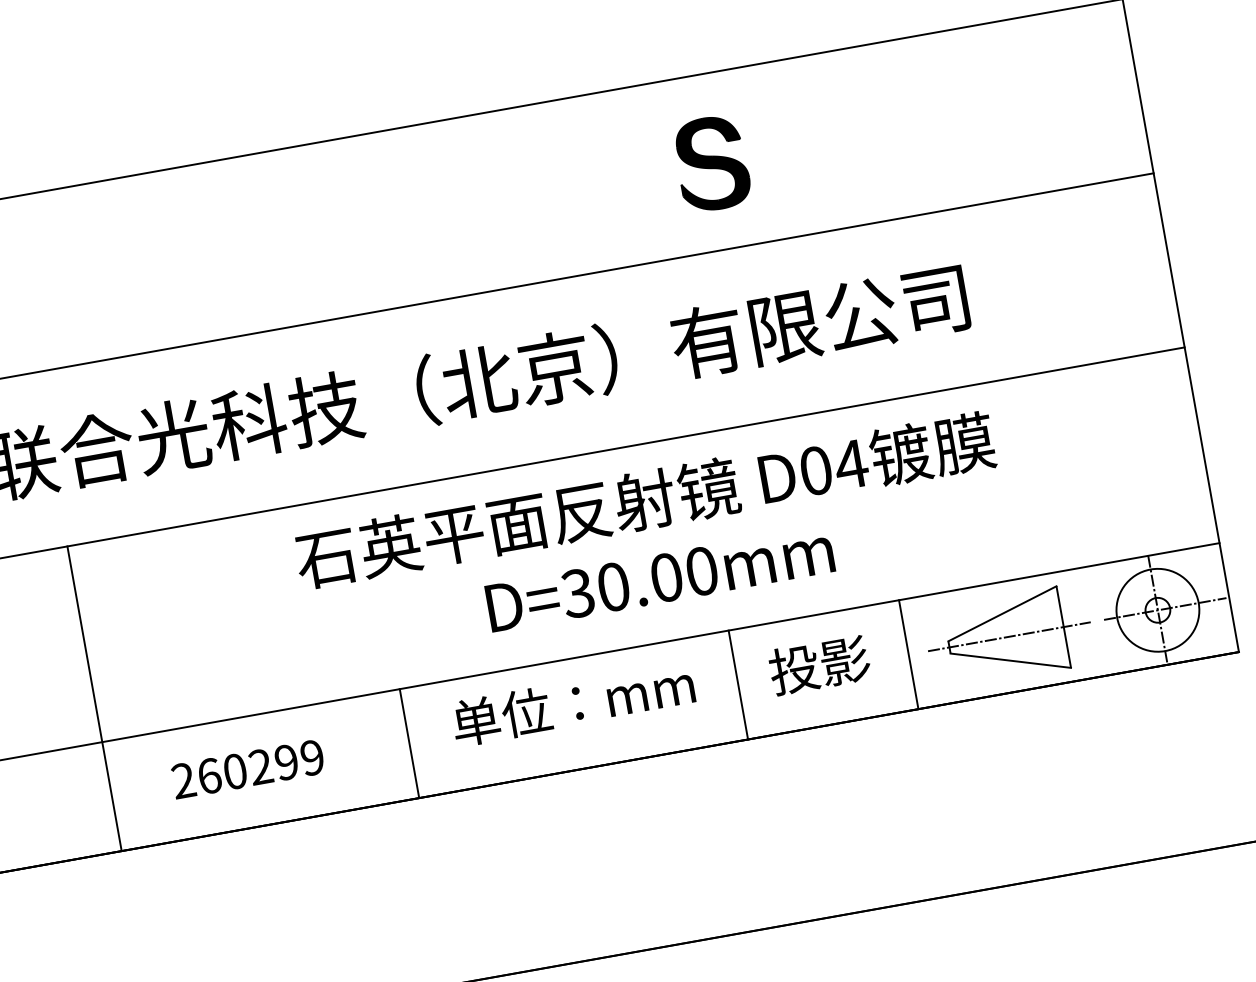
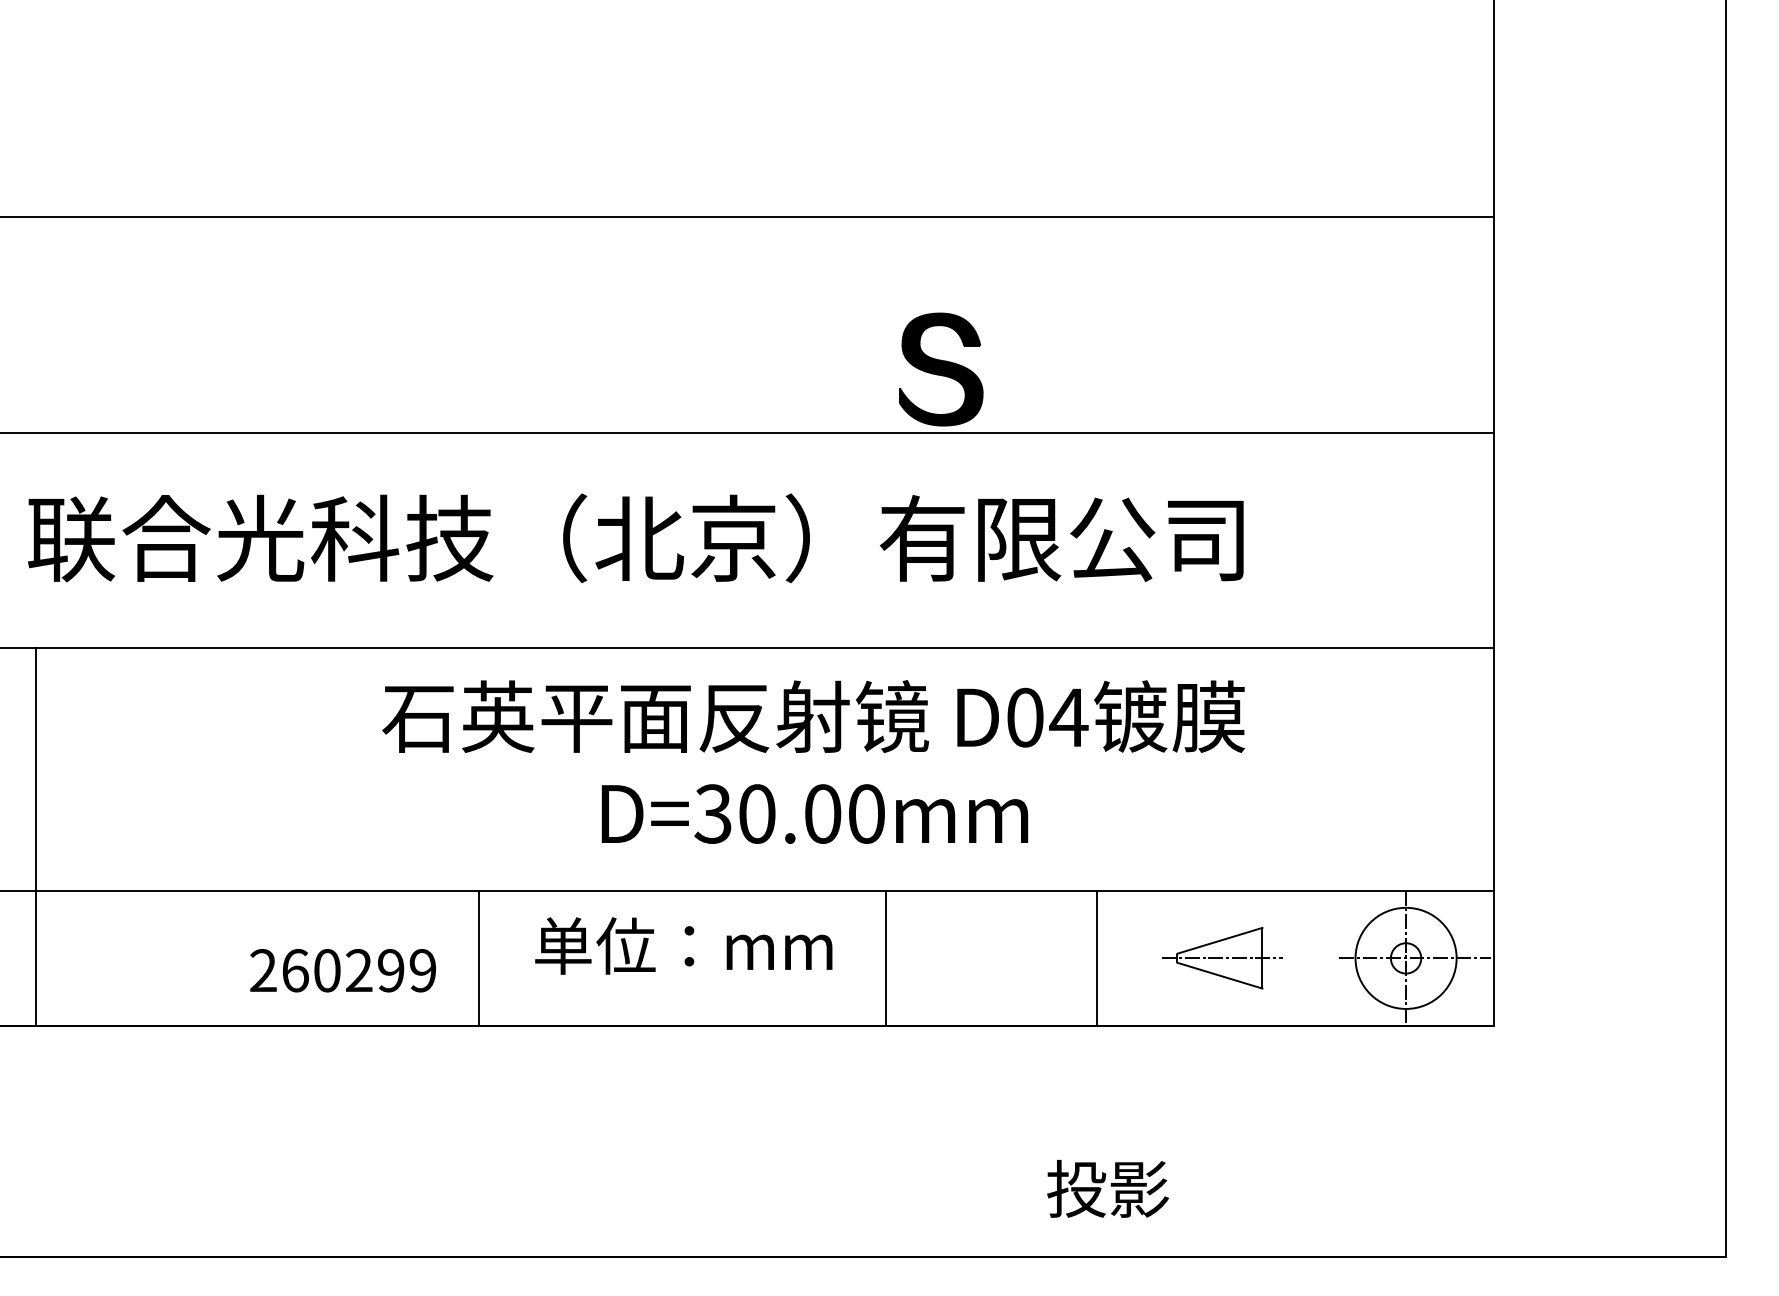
part: (712, 163) -> (941, 369), moved
part: (1008, 636) -> (1221, 957), size x0.6
text: (819, 664) -> (1107, 1188), moved
line: (94, 698) -> (35, 836), moved
text: (247, 769) -> (342, 970), moved

